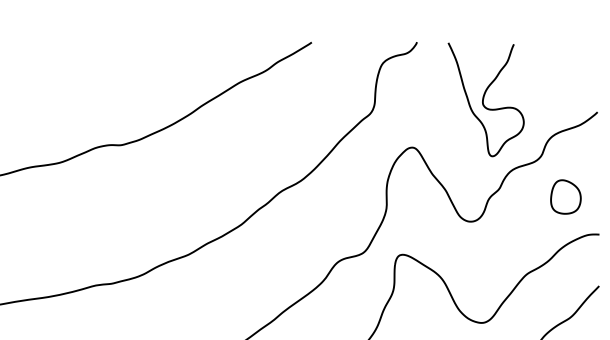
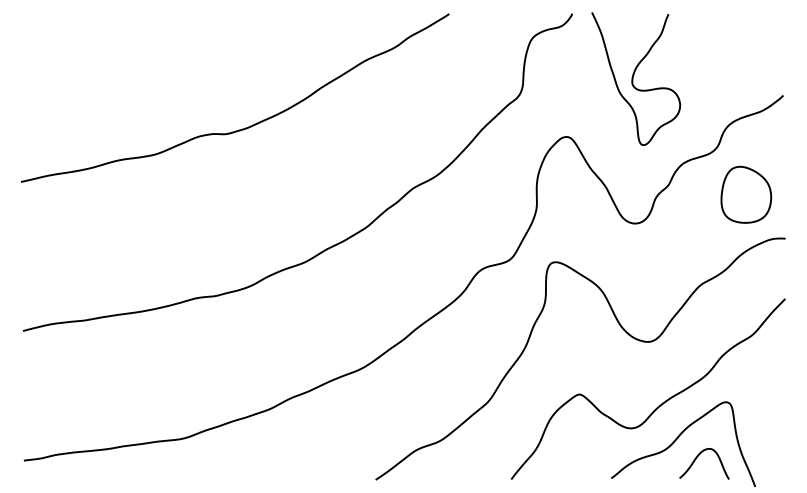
curve: (483, 99) -> (633, 78), moved
part: (566, 196) -> (746, 194), size x1.43

